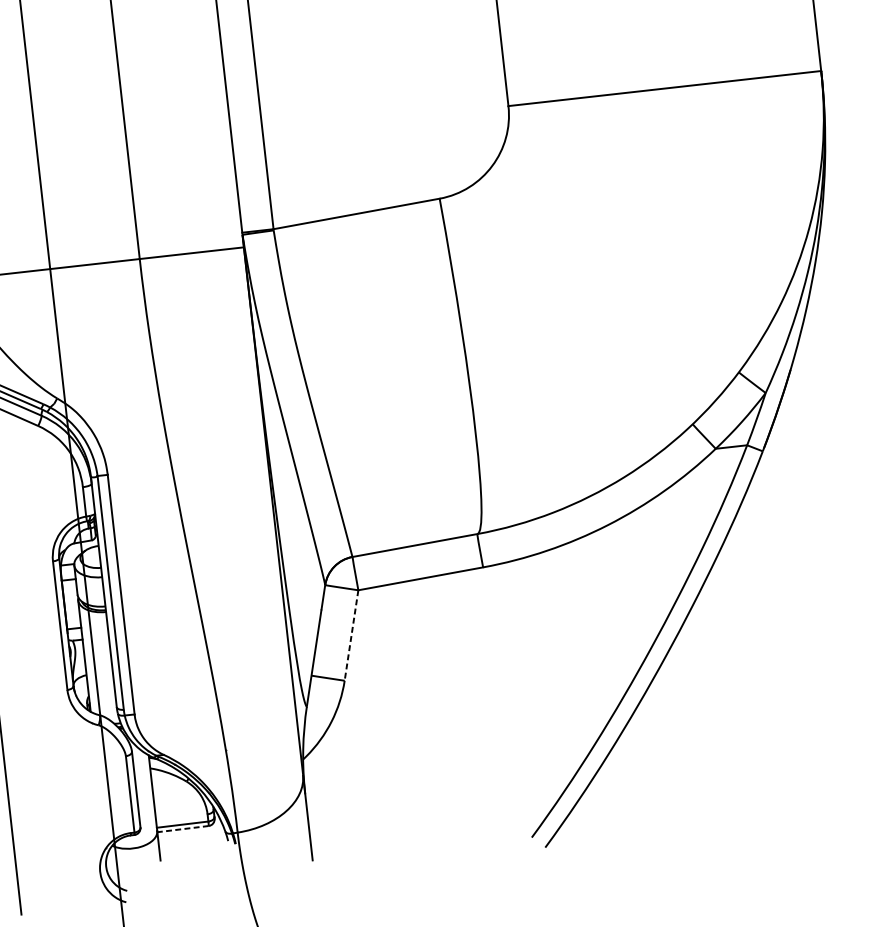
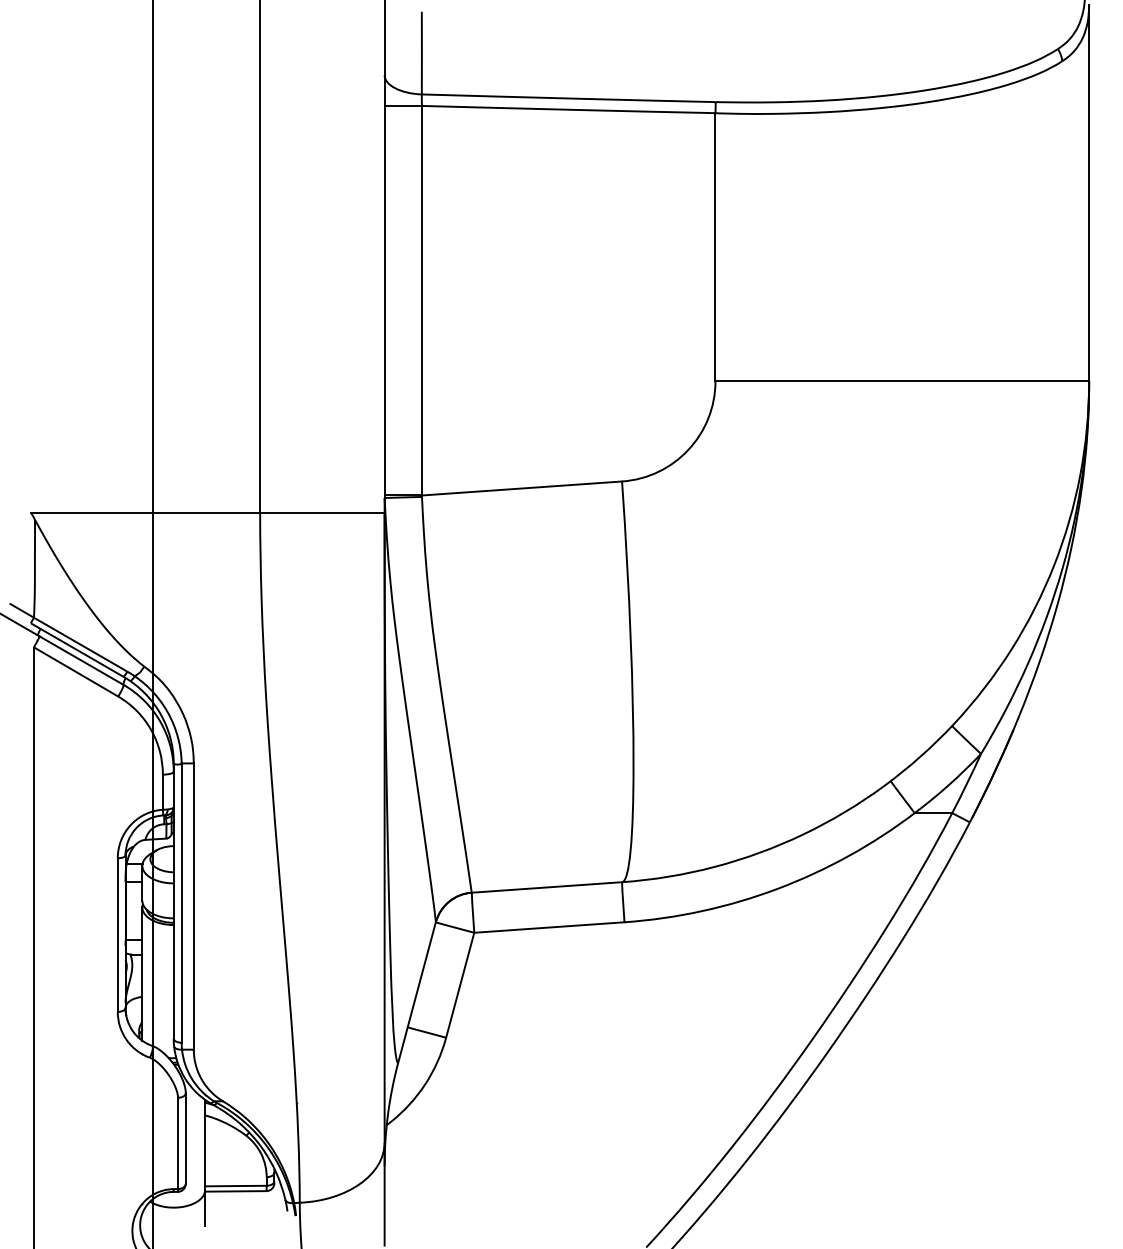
line: (351, 635) -> (460, 985), dashed -> solid
line: (182, 829) -> (235, 1191), dashed -> solid

